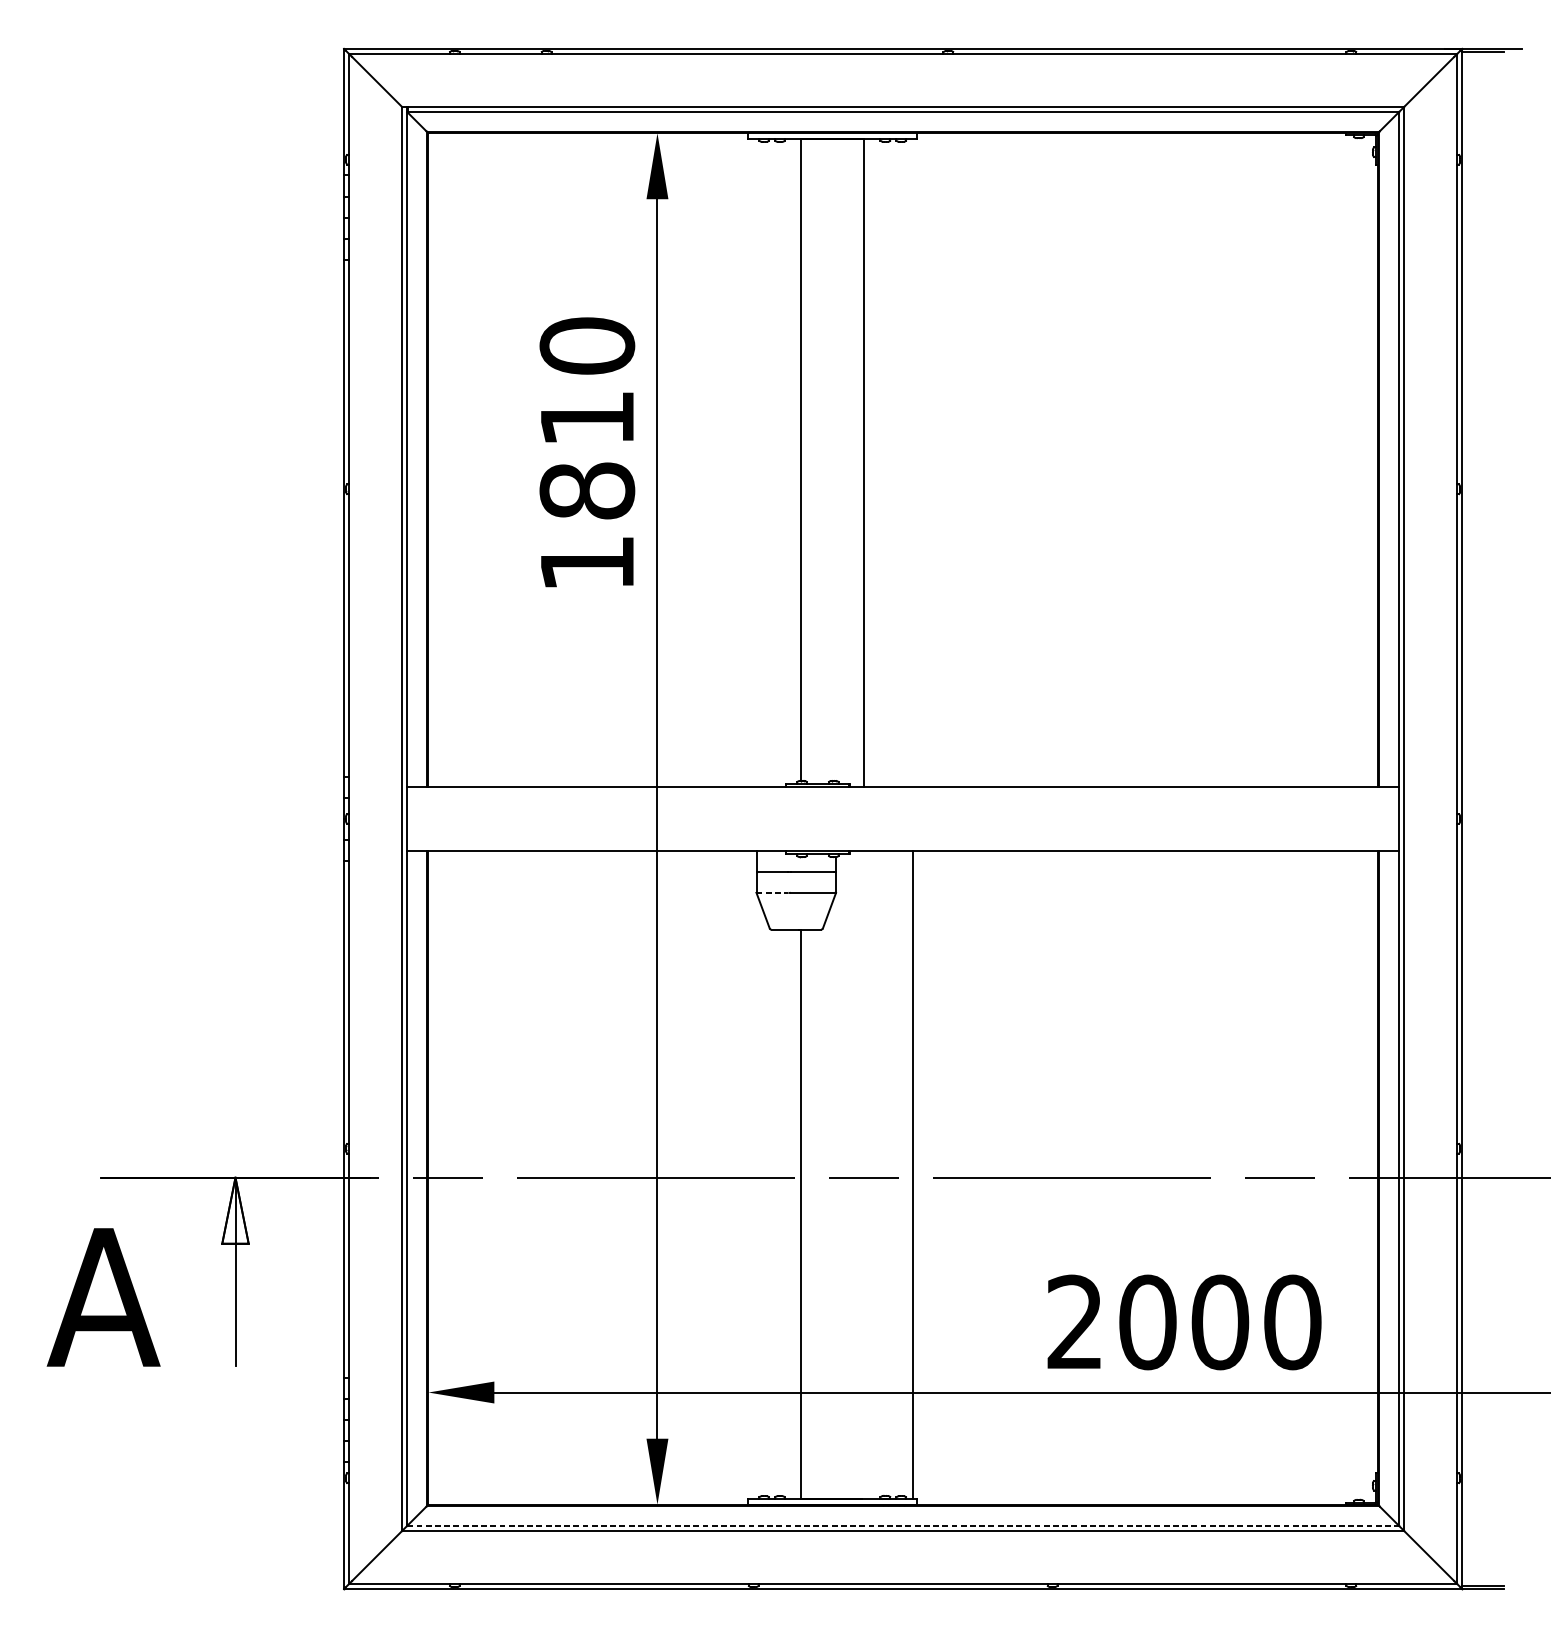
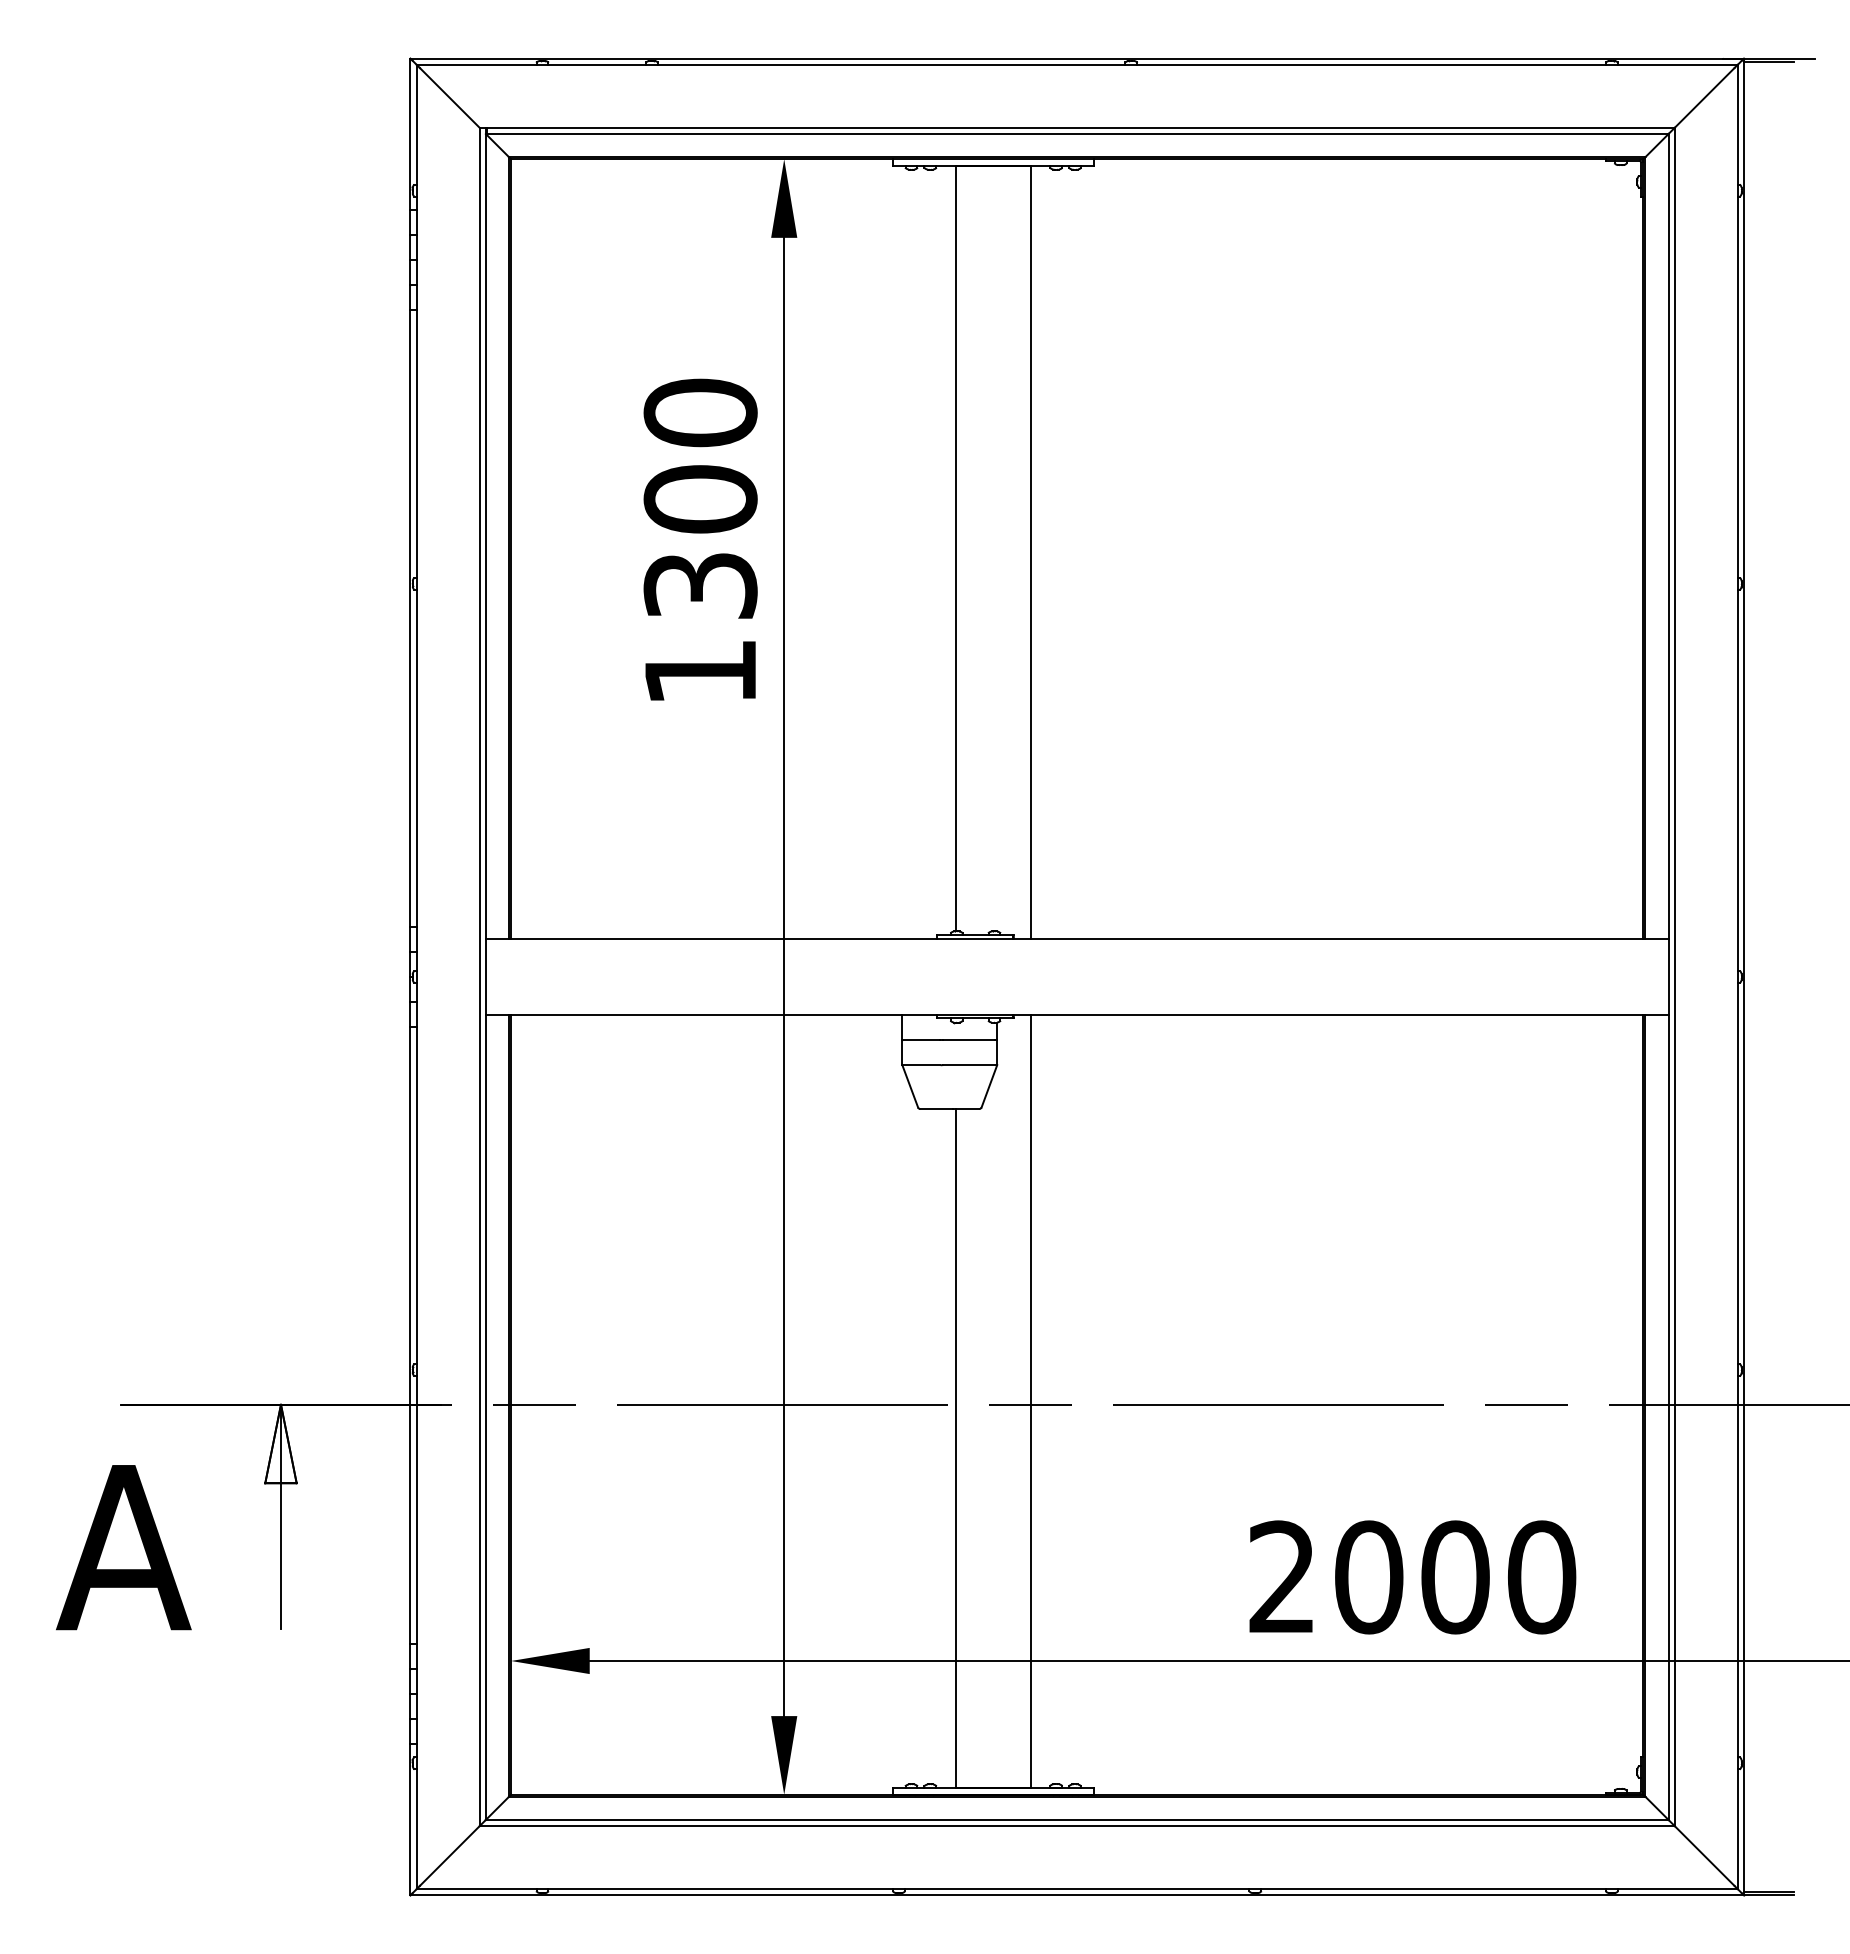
text: (587, 454) -> (700, 542), 1810 -> 1300
line: (772, 893) -> (921, 1065), dashed -> solid
line: (913, 1174) -> (1031, 1401), moved
line: (903, 1525) -> (1077, 1819), dashed -> solid

